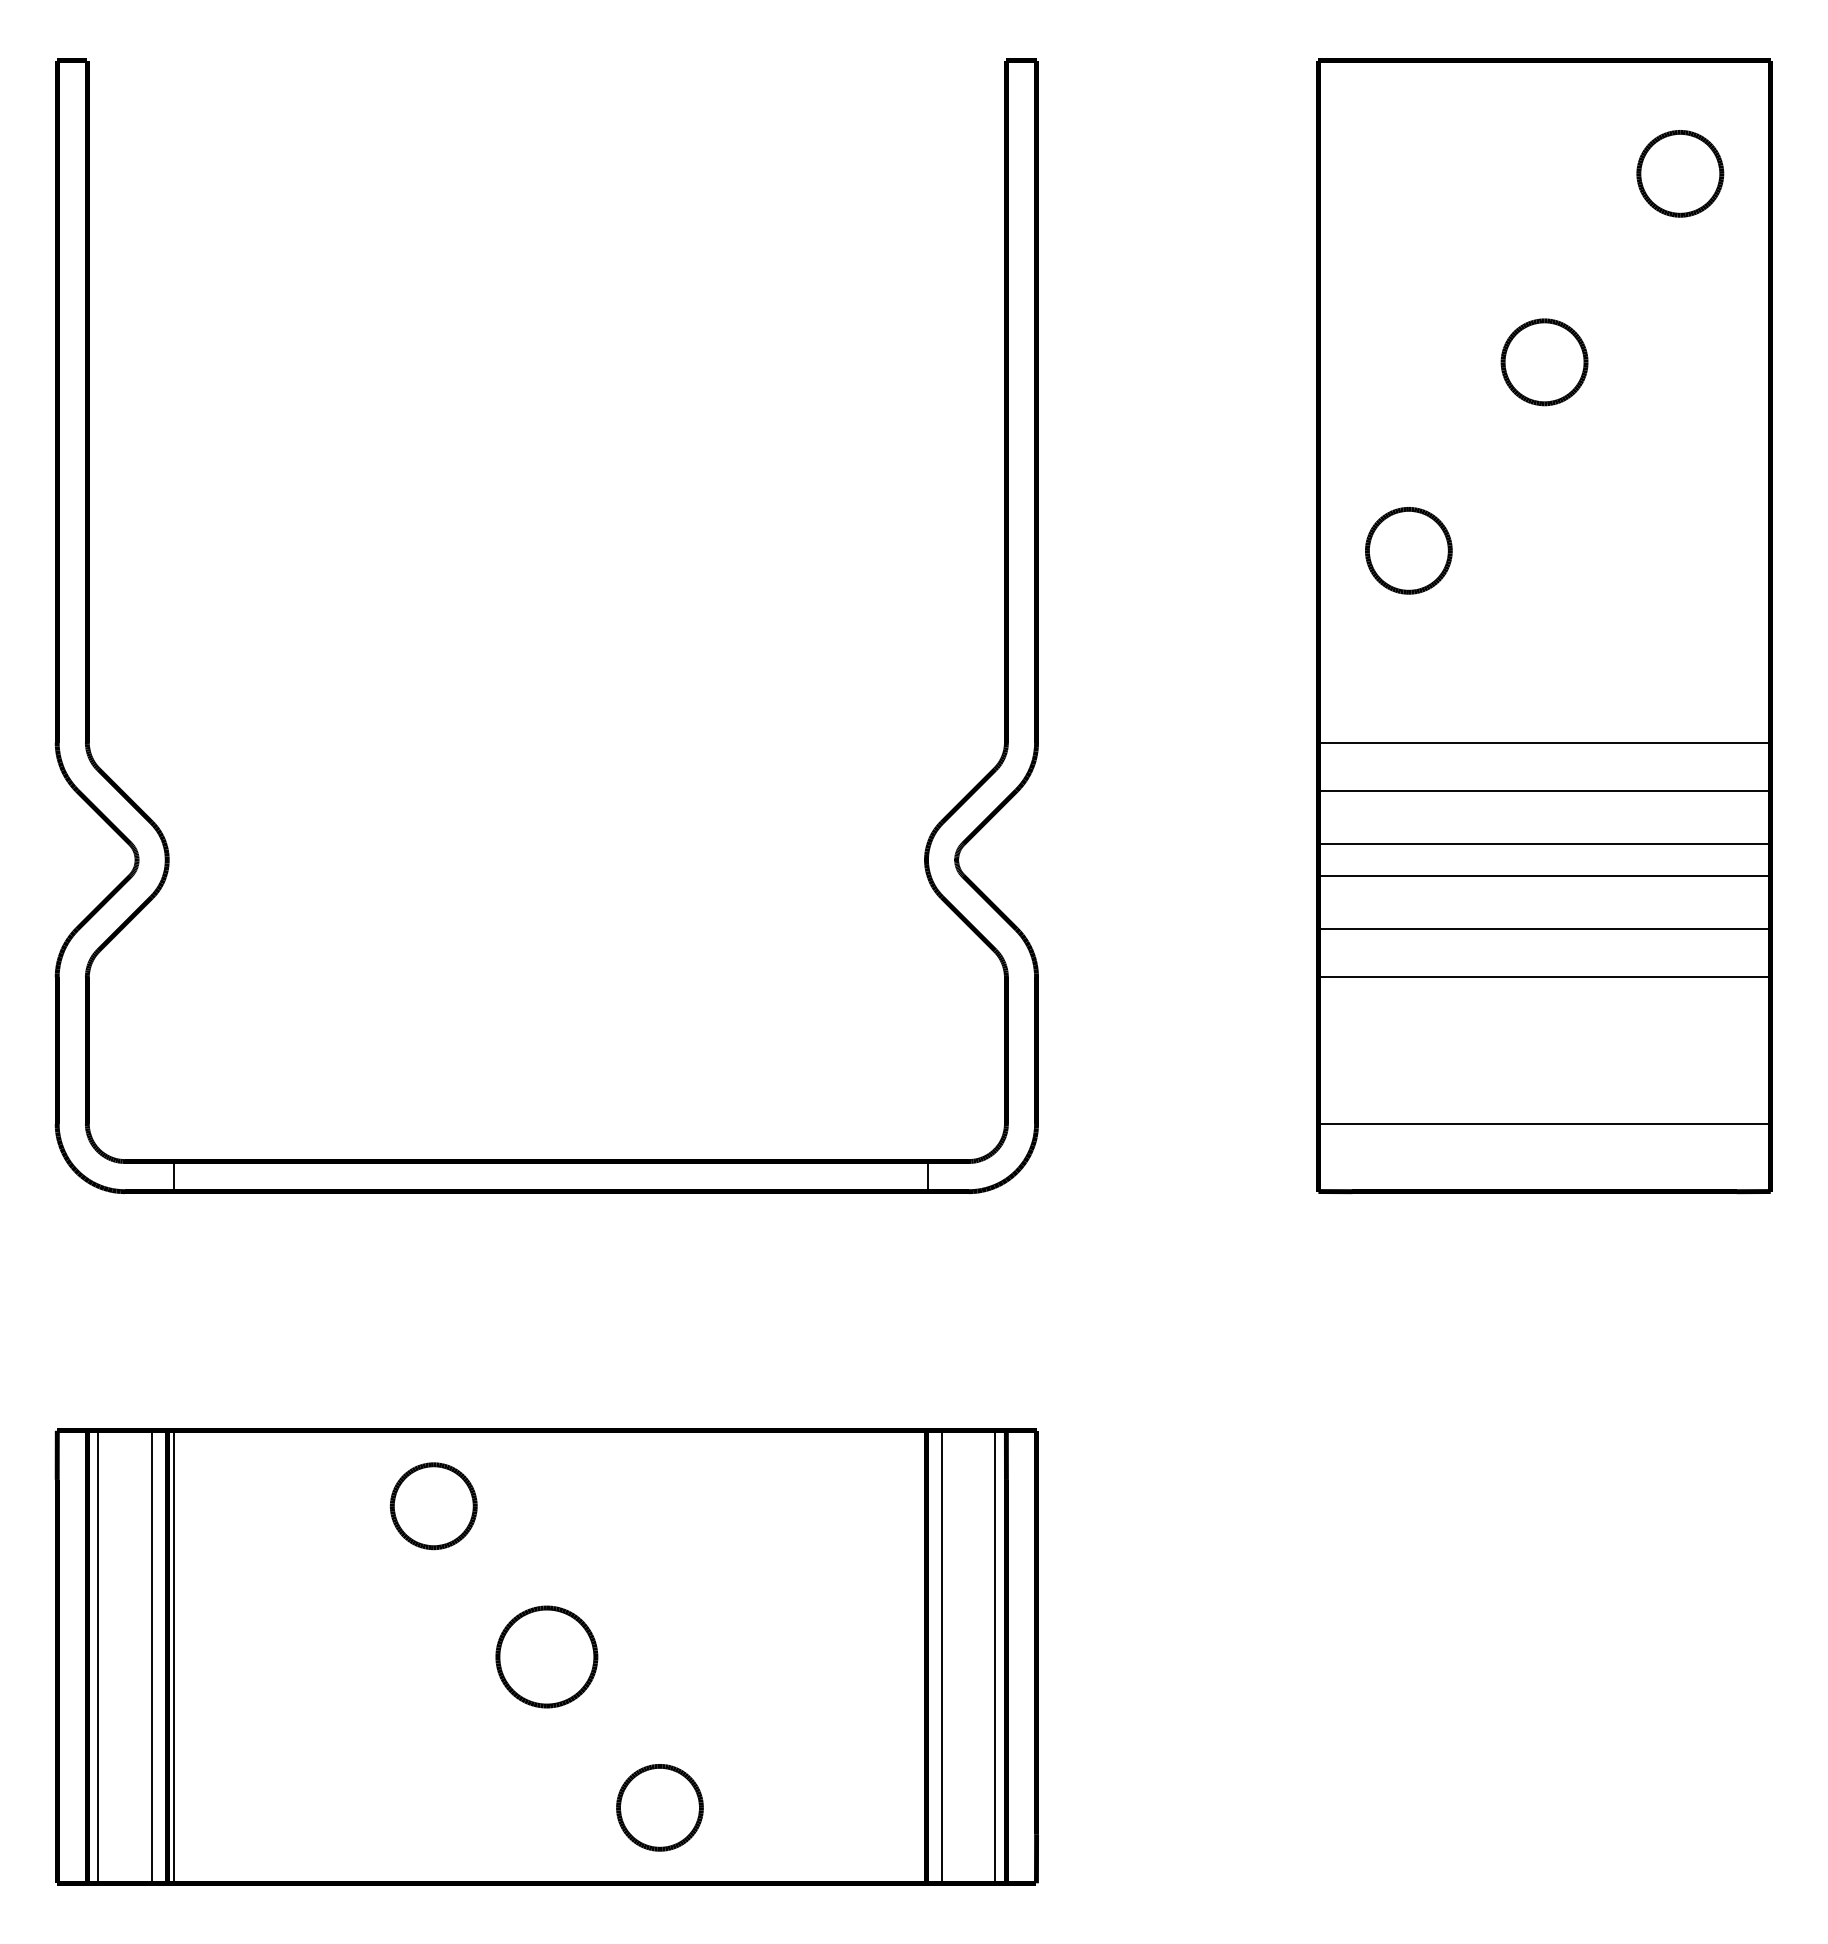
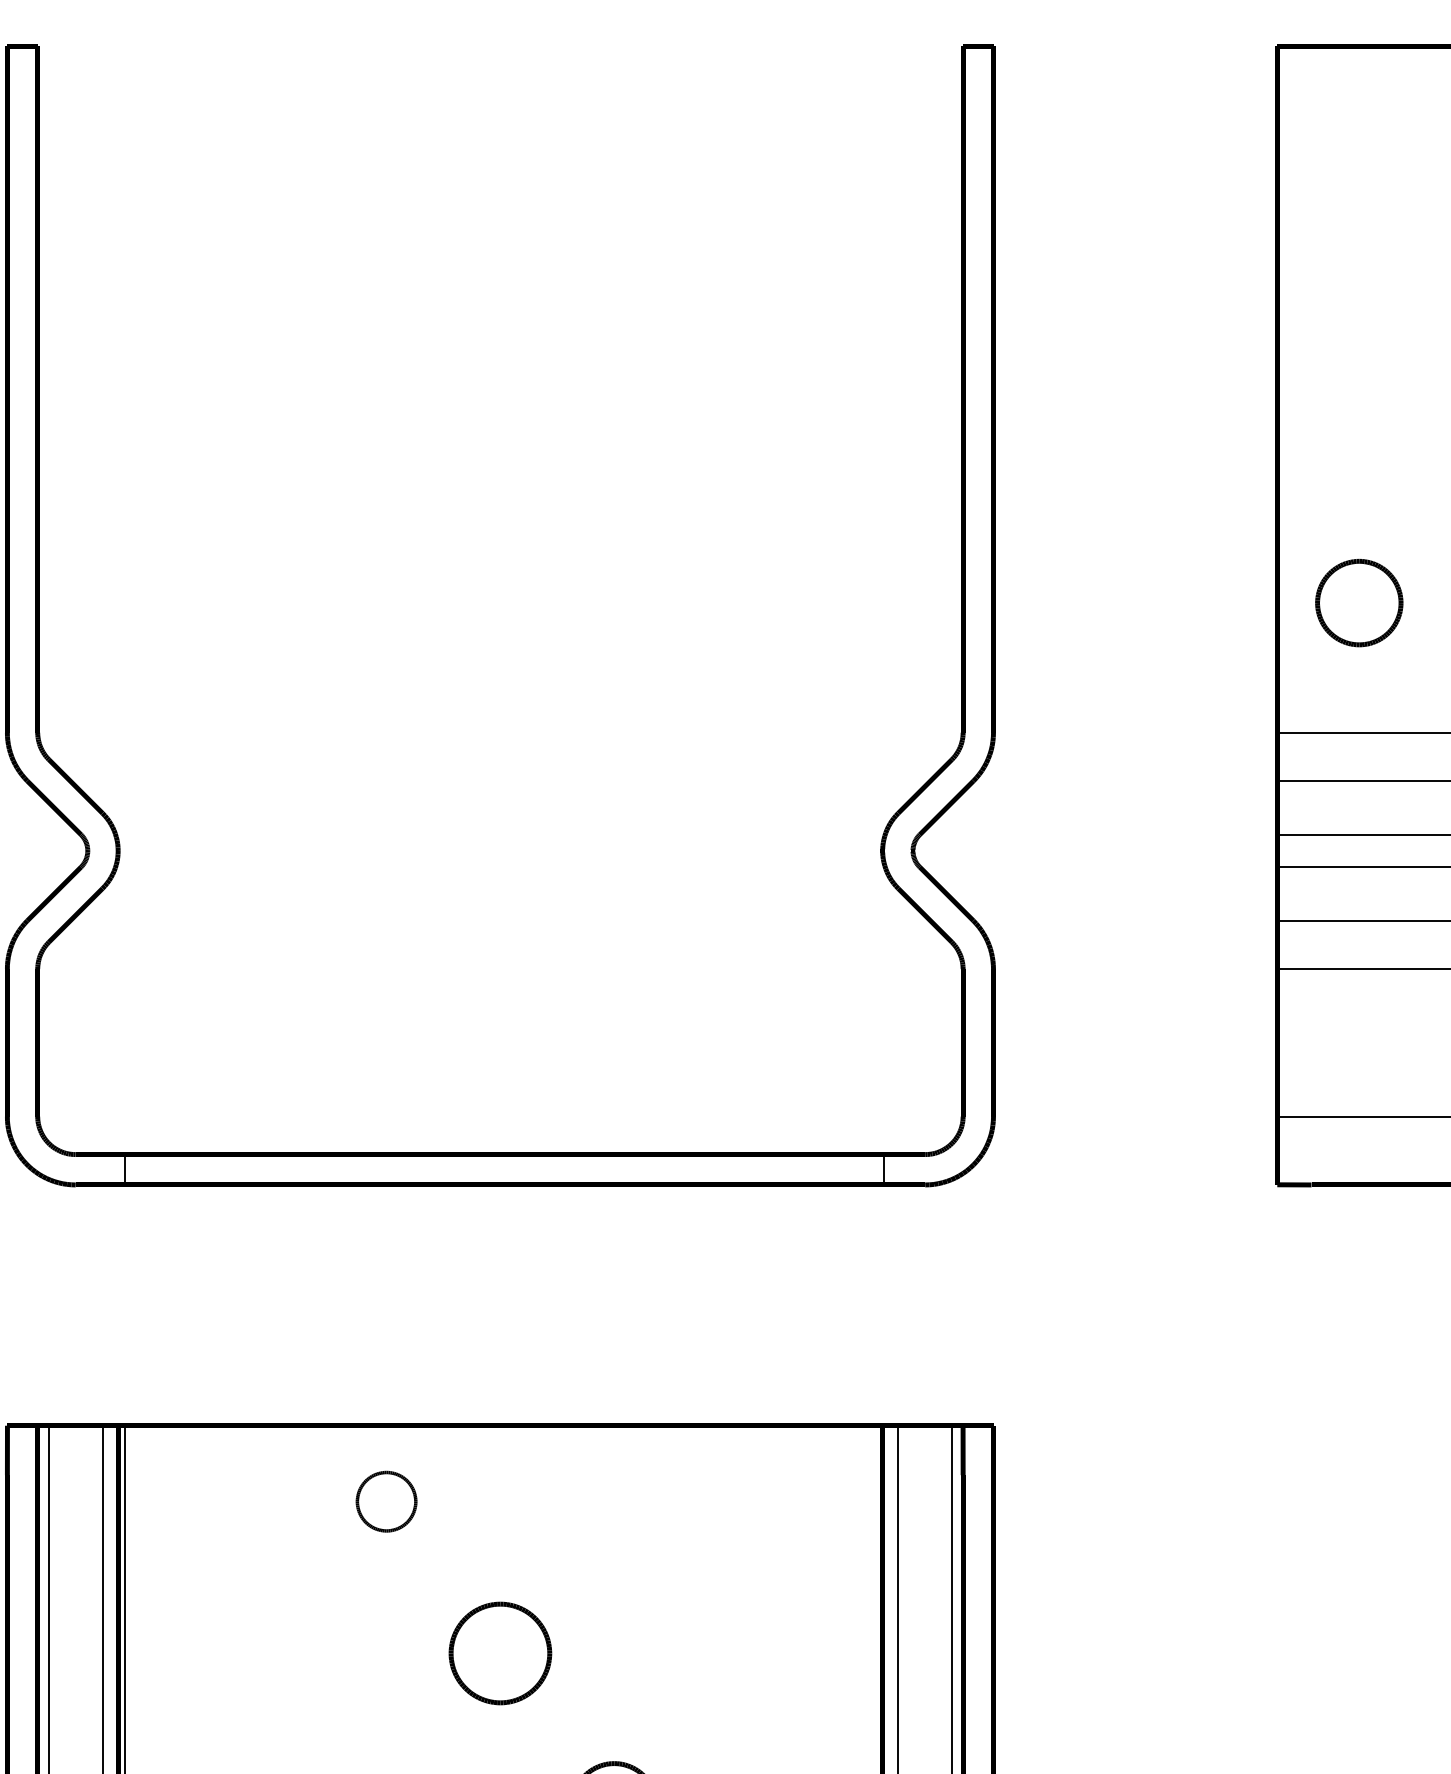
part: (1408, 550) -> (1358, 602), moved
part: (433, 1506) -> (386, 1501), size x0.7

